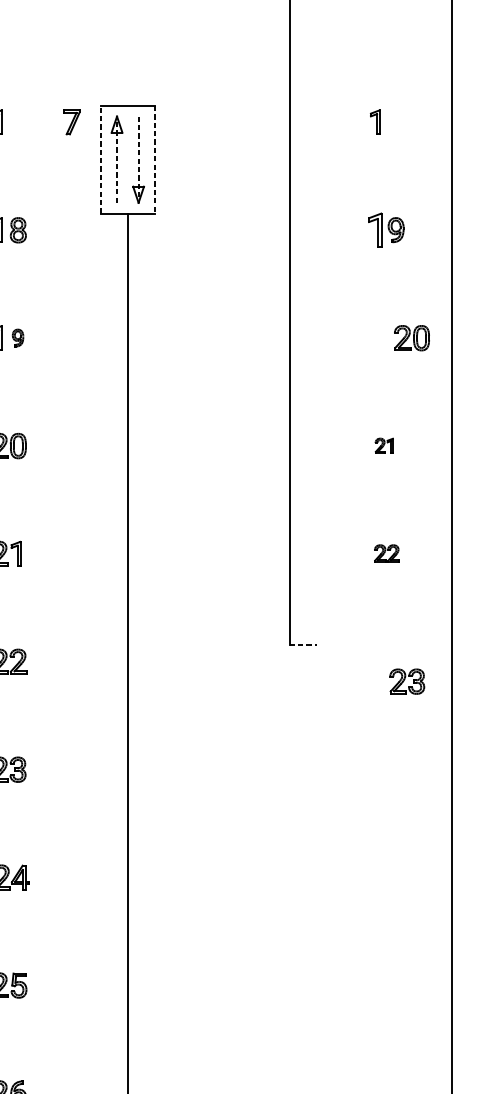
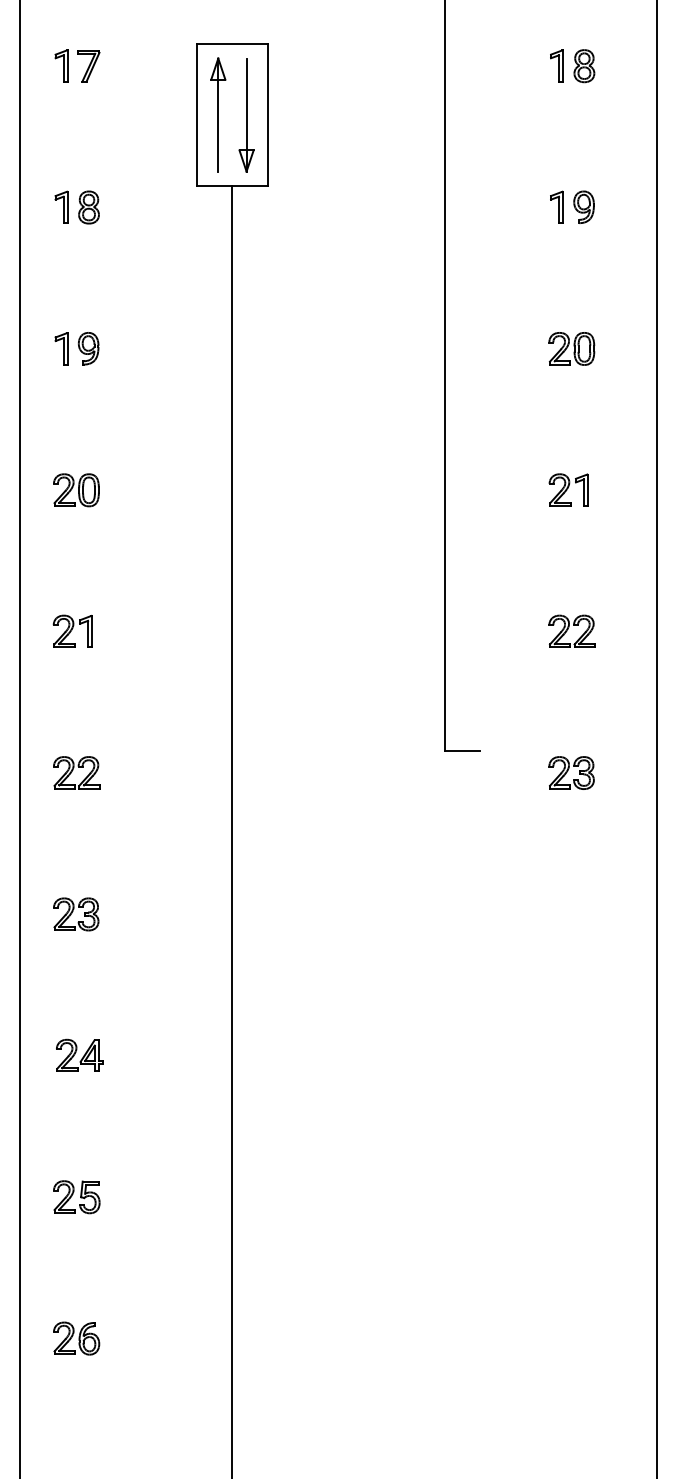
part: (71, 122) -> (88, 66), moved
part: (396, 122) -> (584, 66), added
line: (101, 160) -> (197, 115), dashed -> solid
line: (117, 160) -> (218, 115), dashed -> solid
line: (138, 160) -> (246, 115), dashed -> solid
line: (154, 160) -> (267, 115), dashed -> solid
part: (375, 229) -> (556, 206), size x0.71
part: (17, 337) -> (88, 348), size x1.43
part: (411, 337) -> (571, 348), moved
part: (384, 445) -> (568, 489), size x1.67
part: (386, 553) -> (571, 630), size x1.43
line: (303, 645) -> (462, 751), dashed -> solid
part: (407, 681) -> (571, 772), moved

